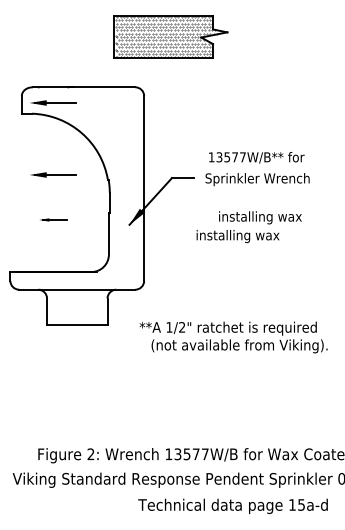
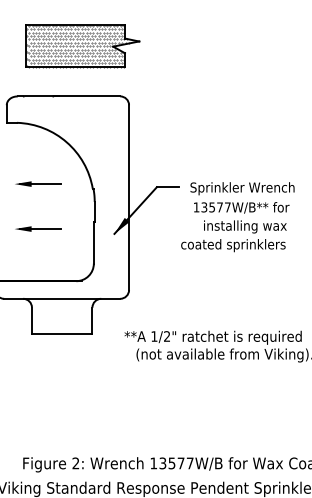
part: (170, 36) -> (82, 45), moved
part: (53, 102) -> (38, 111), removed
text: (256, 157) -> (241, 207), moved
part: (53, 219) -> (38, 228), size x1.67
text: (248, 236) -> (233, 245), installing wax -> coated sprinklers

